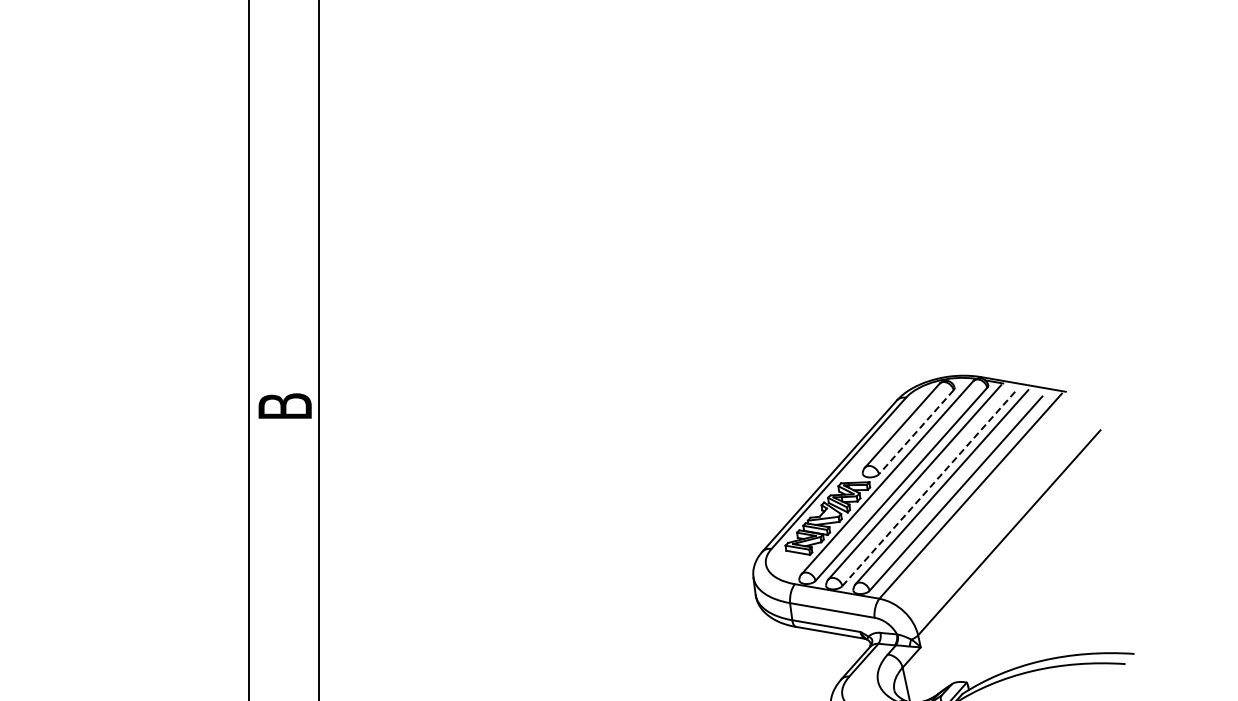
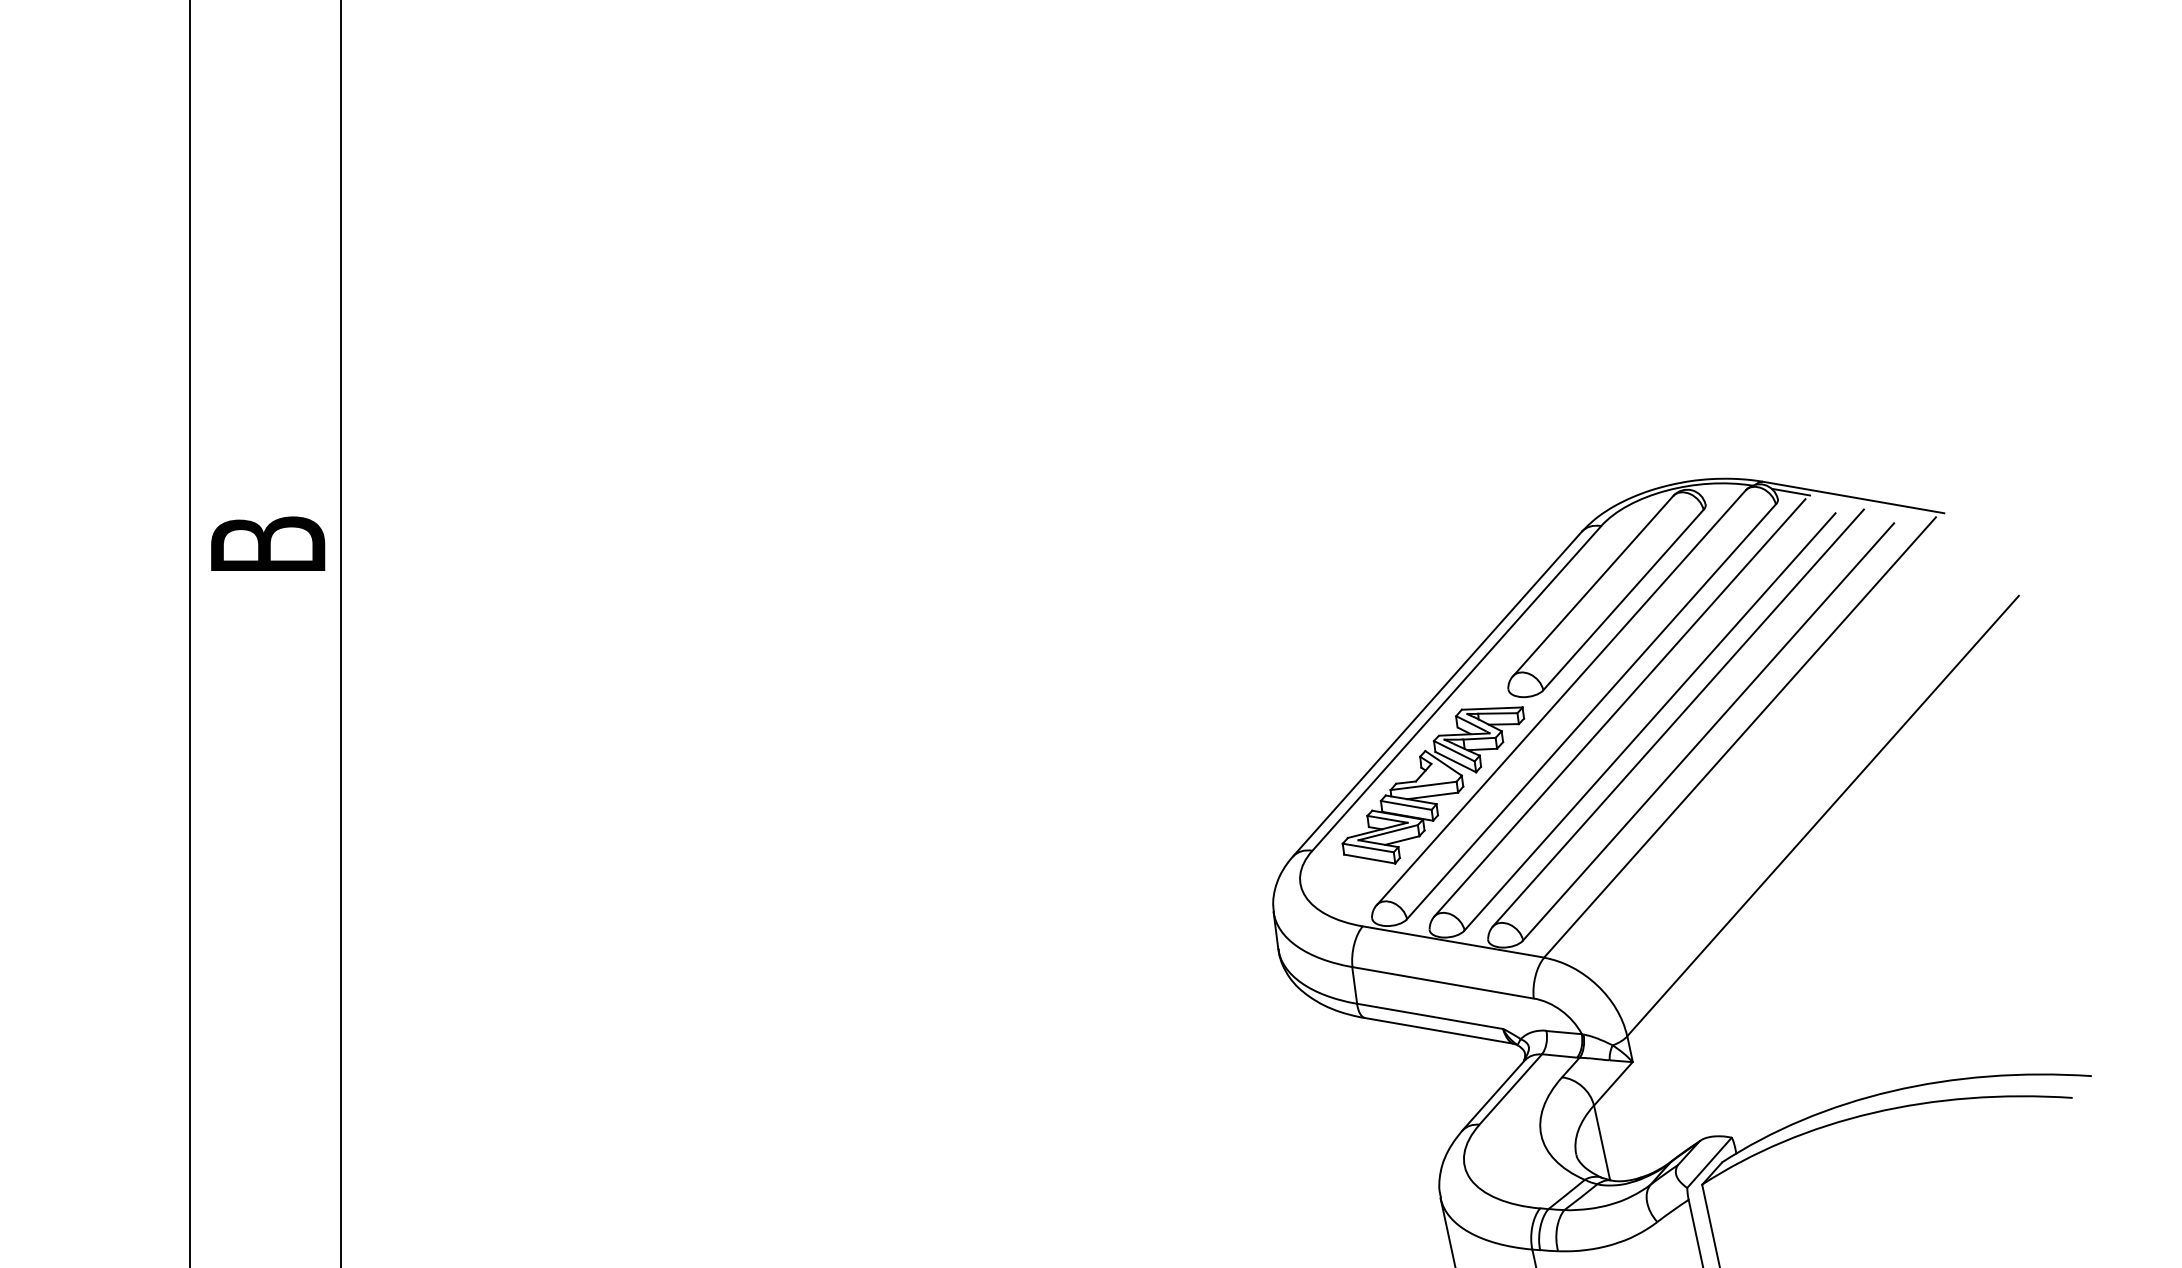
line: (916, 432) -> (1623, 600), dashed -> solid
line: (928, 489) -> (1649, 723), dashed -> solid

